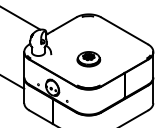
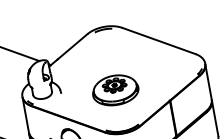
part: (88, 59) -> (115, 90), size x1.4

